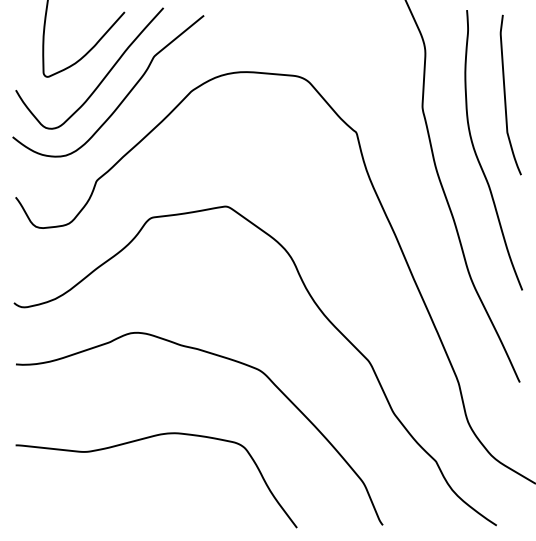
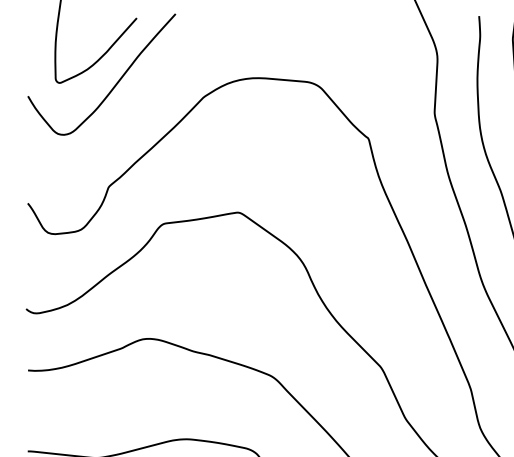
curve: (122, 99) -> (134, 105), removed

